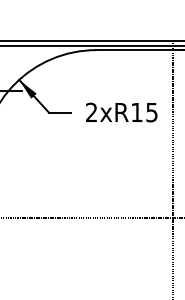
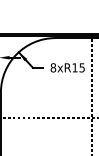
text: (91, 111) -> (53, 67), 2xR15 -> 8xR15

